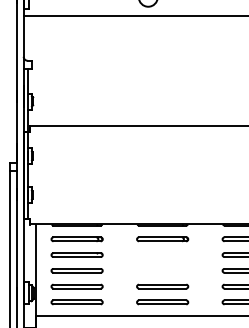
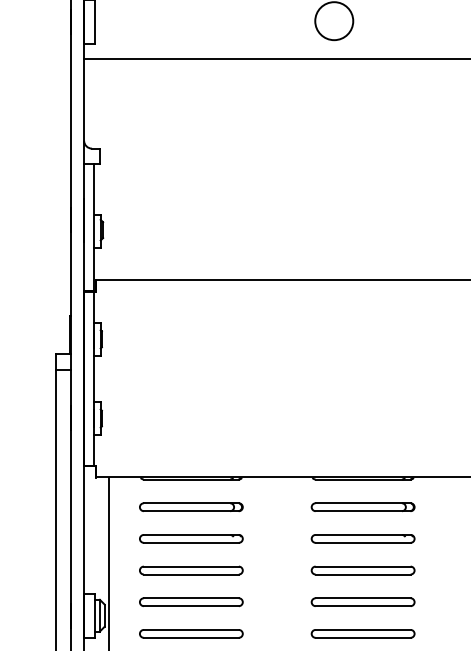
part: (162, 254) -> (362, 537), added
part: (162, 270) -> (362, 569), added

